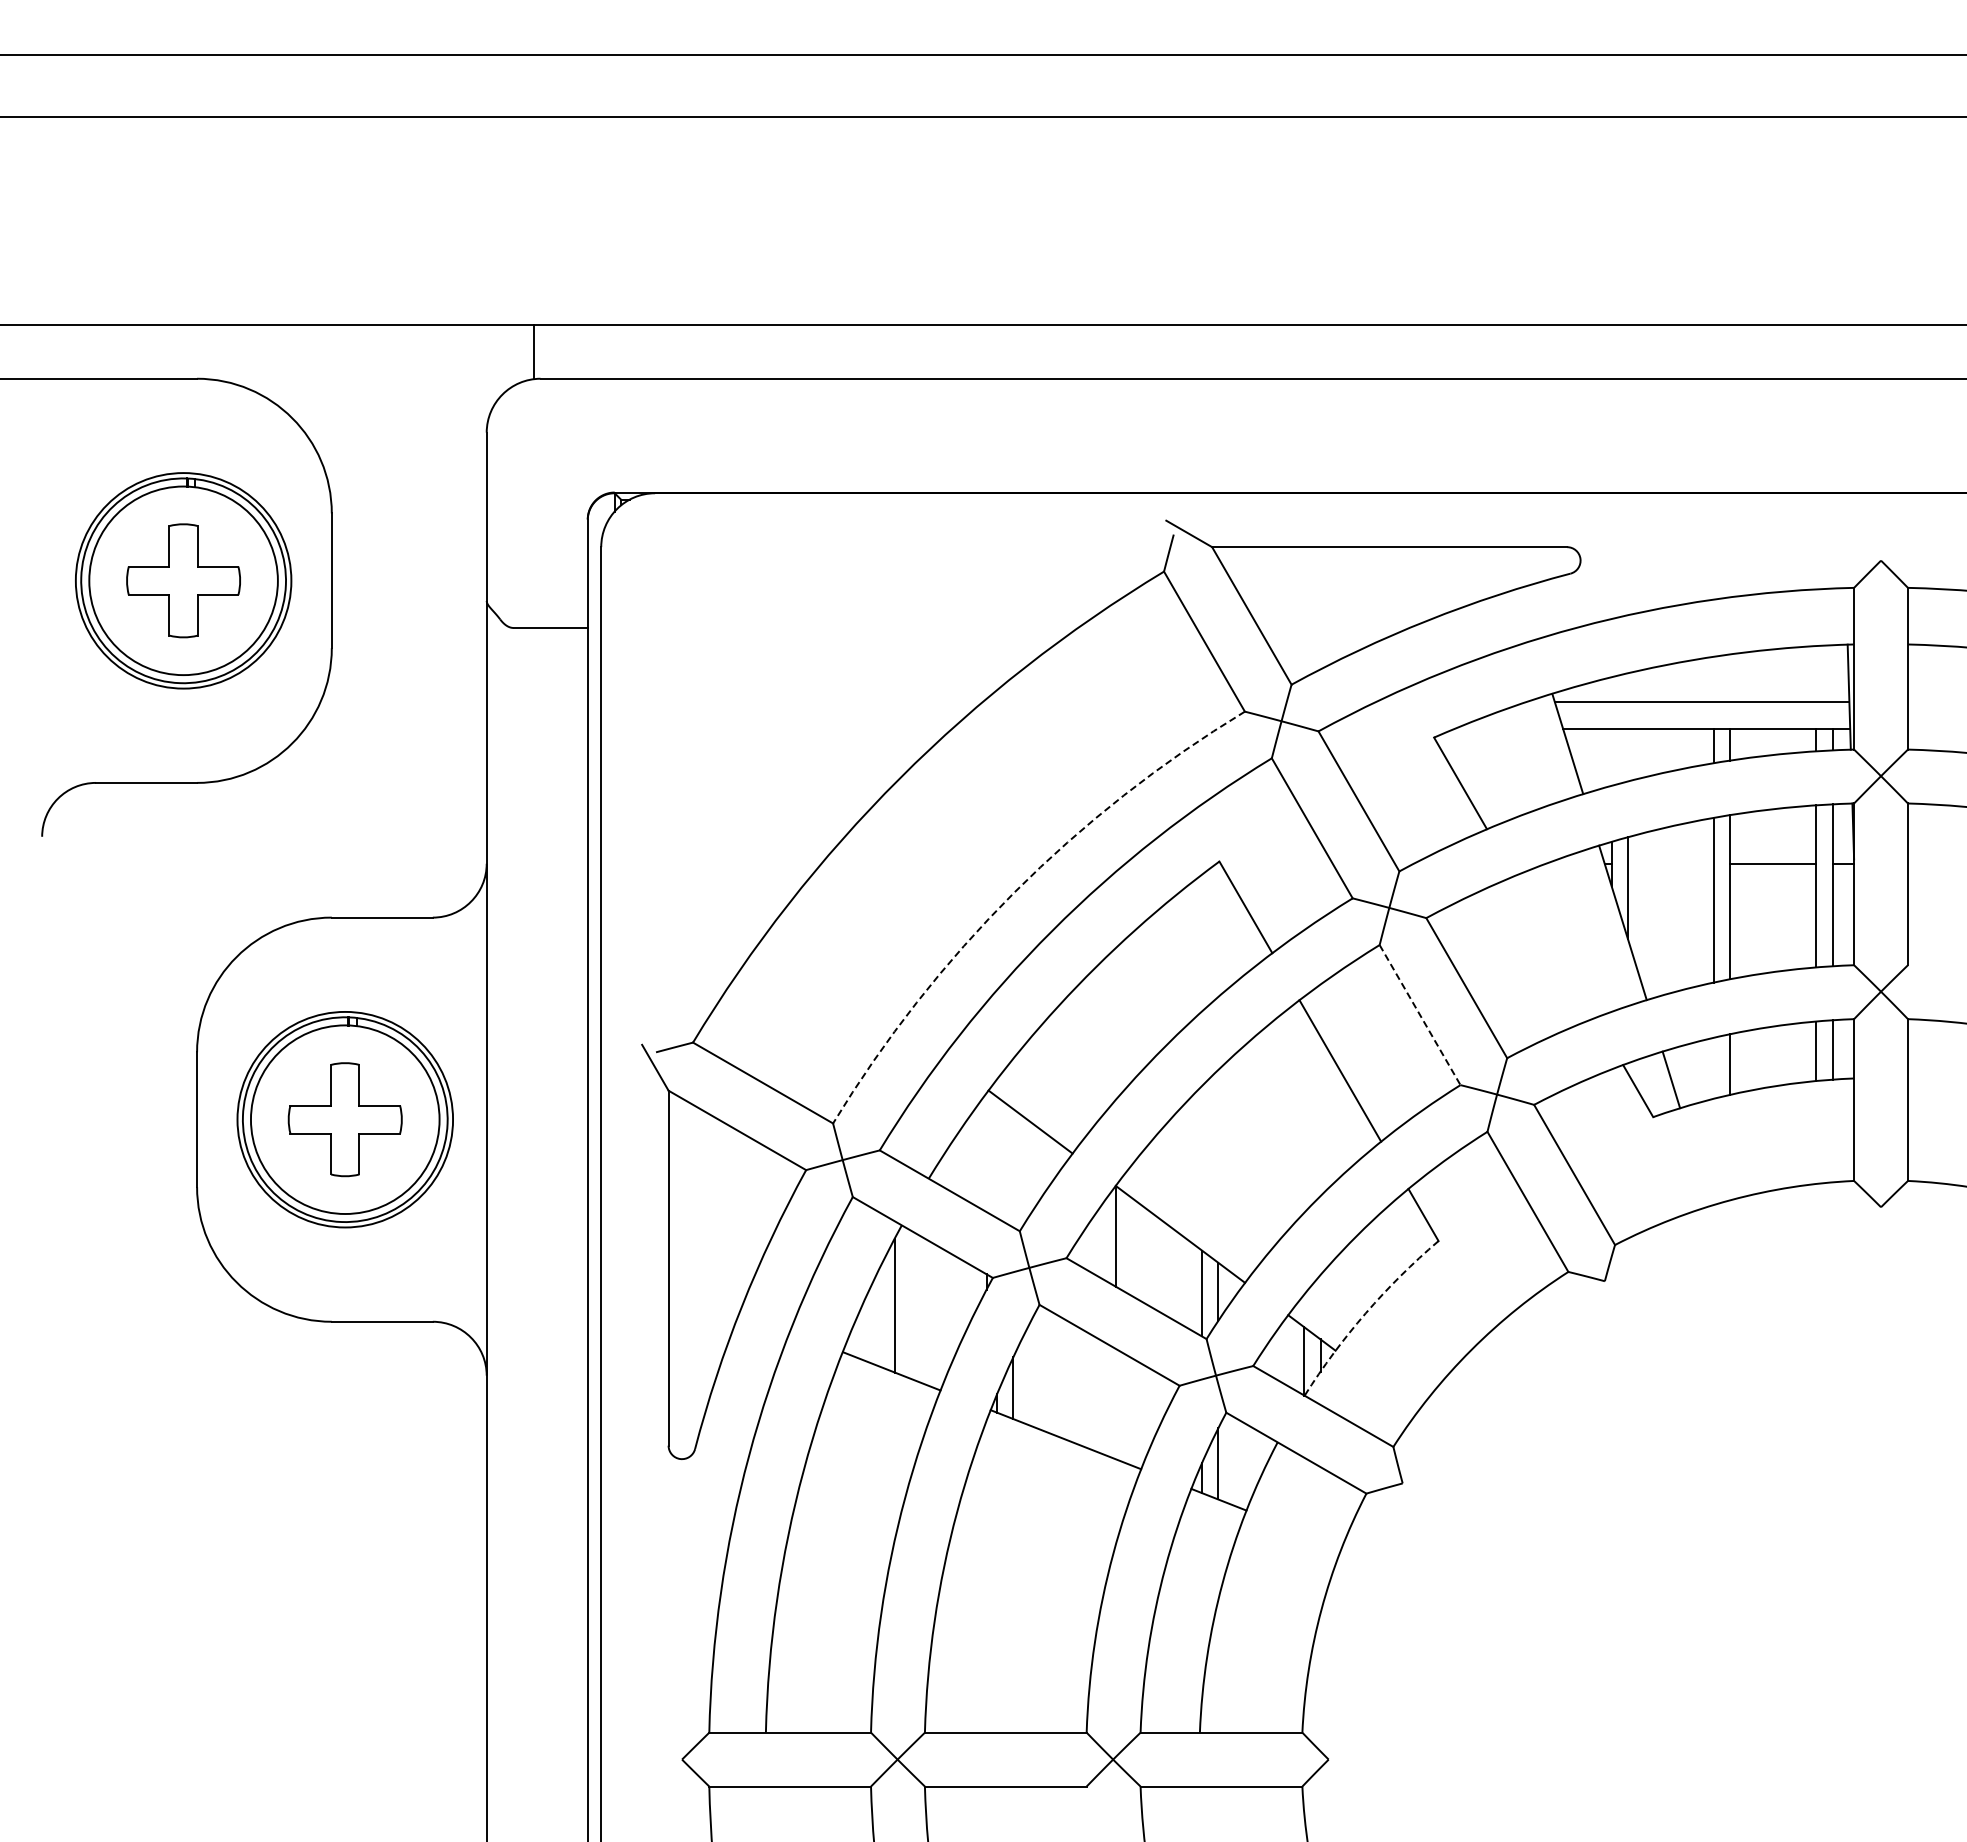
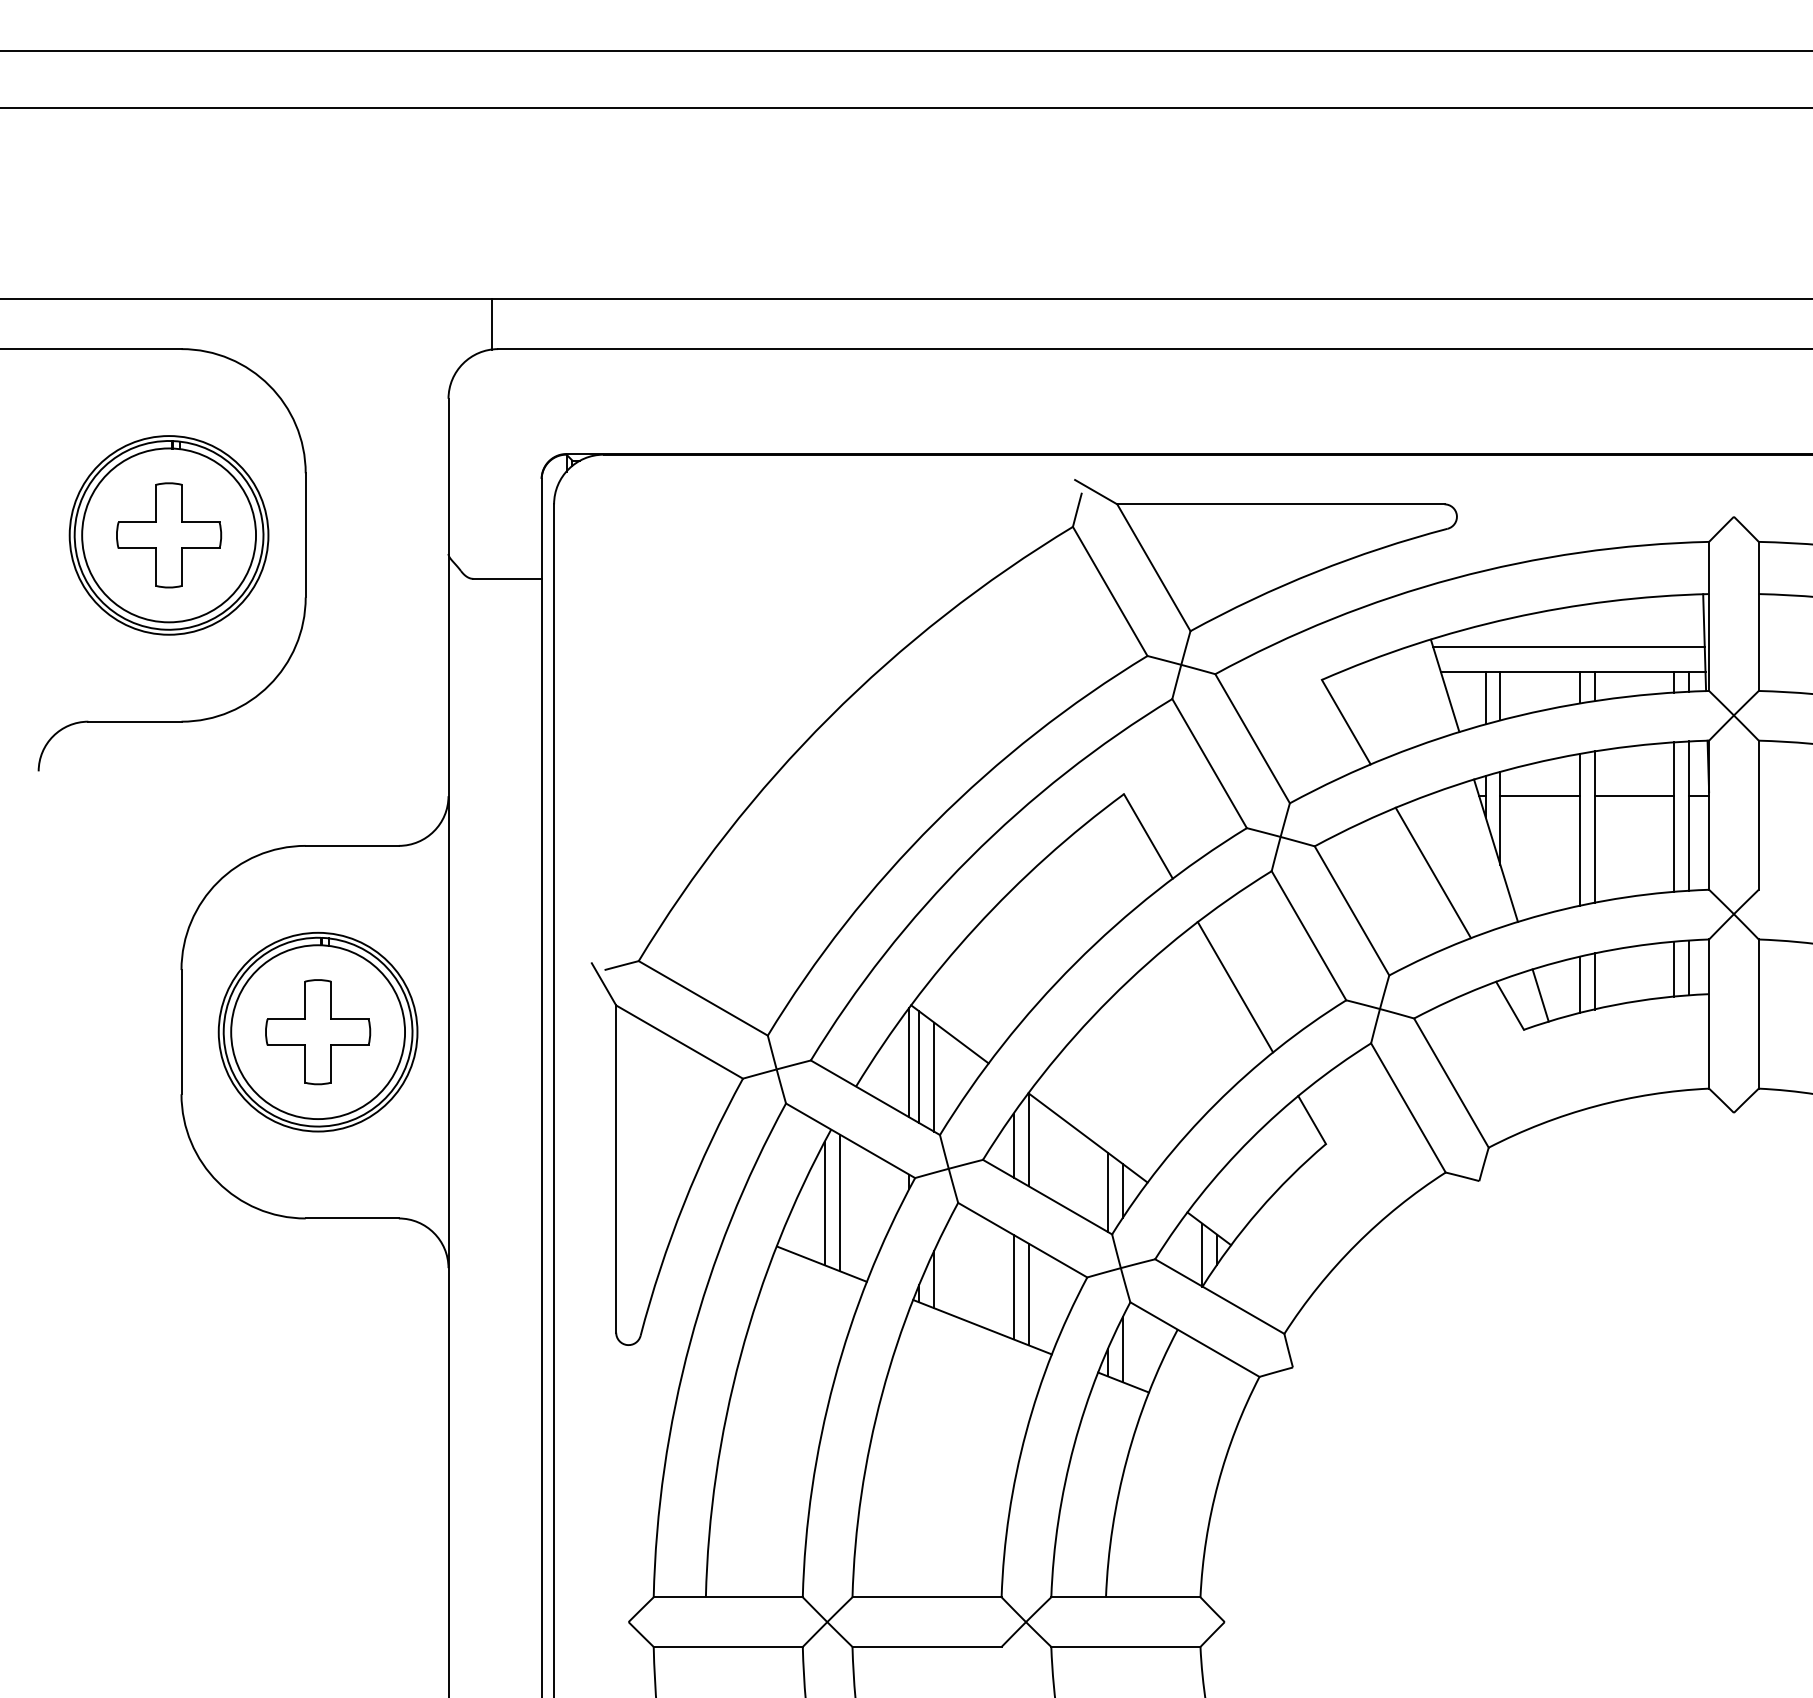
line: (1627, 755) -> (1500, 696), added
line: (1611, 757) -> (1485, 698), added
line: (1670, 863) -> (1539, 795), added
arc: (1014, 892) -> (935, 822), dashed -> solid
line: (1554, 946) -> (1432, 872), added
line: (1420, 1015) -> (1309, 936), dashed -> solid
line: (1713, 1068) -> (1579, 984), added
line: (986, 1152) -> (909, 1062), added
line: (997, 1157) -> (919, 1067), added
line: (1013, 1168) -> (934, 1077), added
line: (1099, 1242) -> (1013, 1145), added
line: (911, 1304) -> (840, 1202), added
arc: (1365, 1313) -> (1258, 1210), dashed -> solid
line: (1099, 1395) -> (1013, 1286), added
line: (1115, 1403) -> (1028, 1293), added

